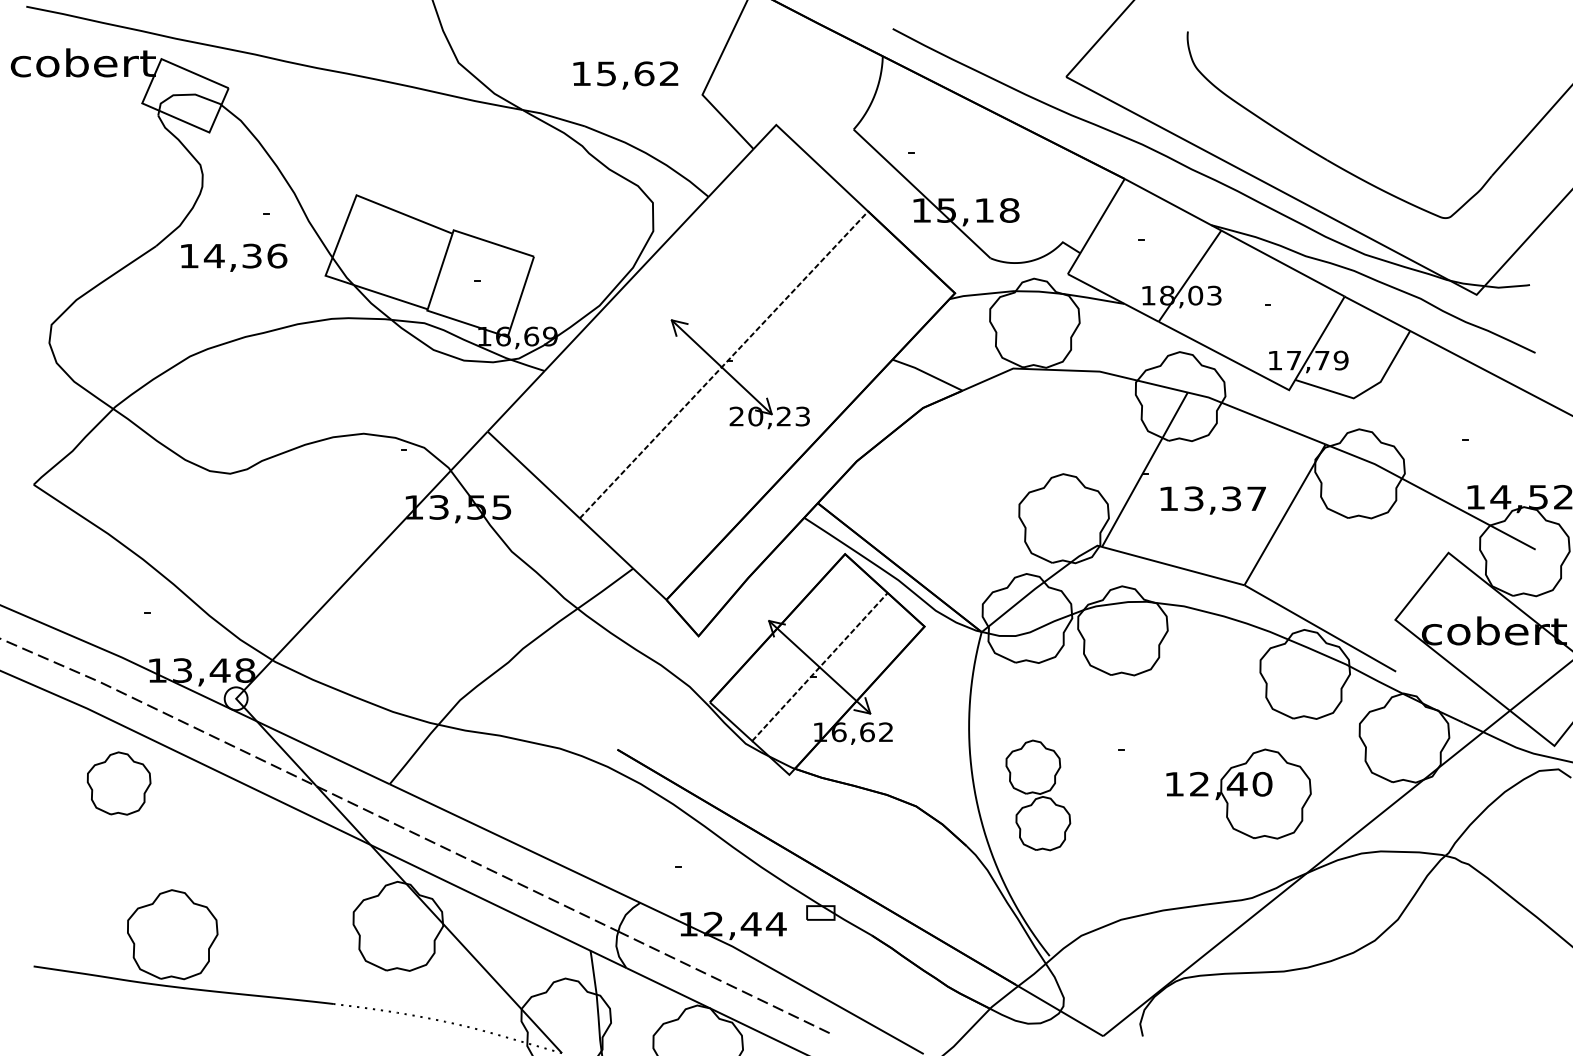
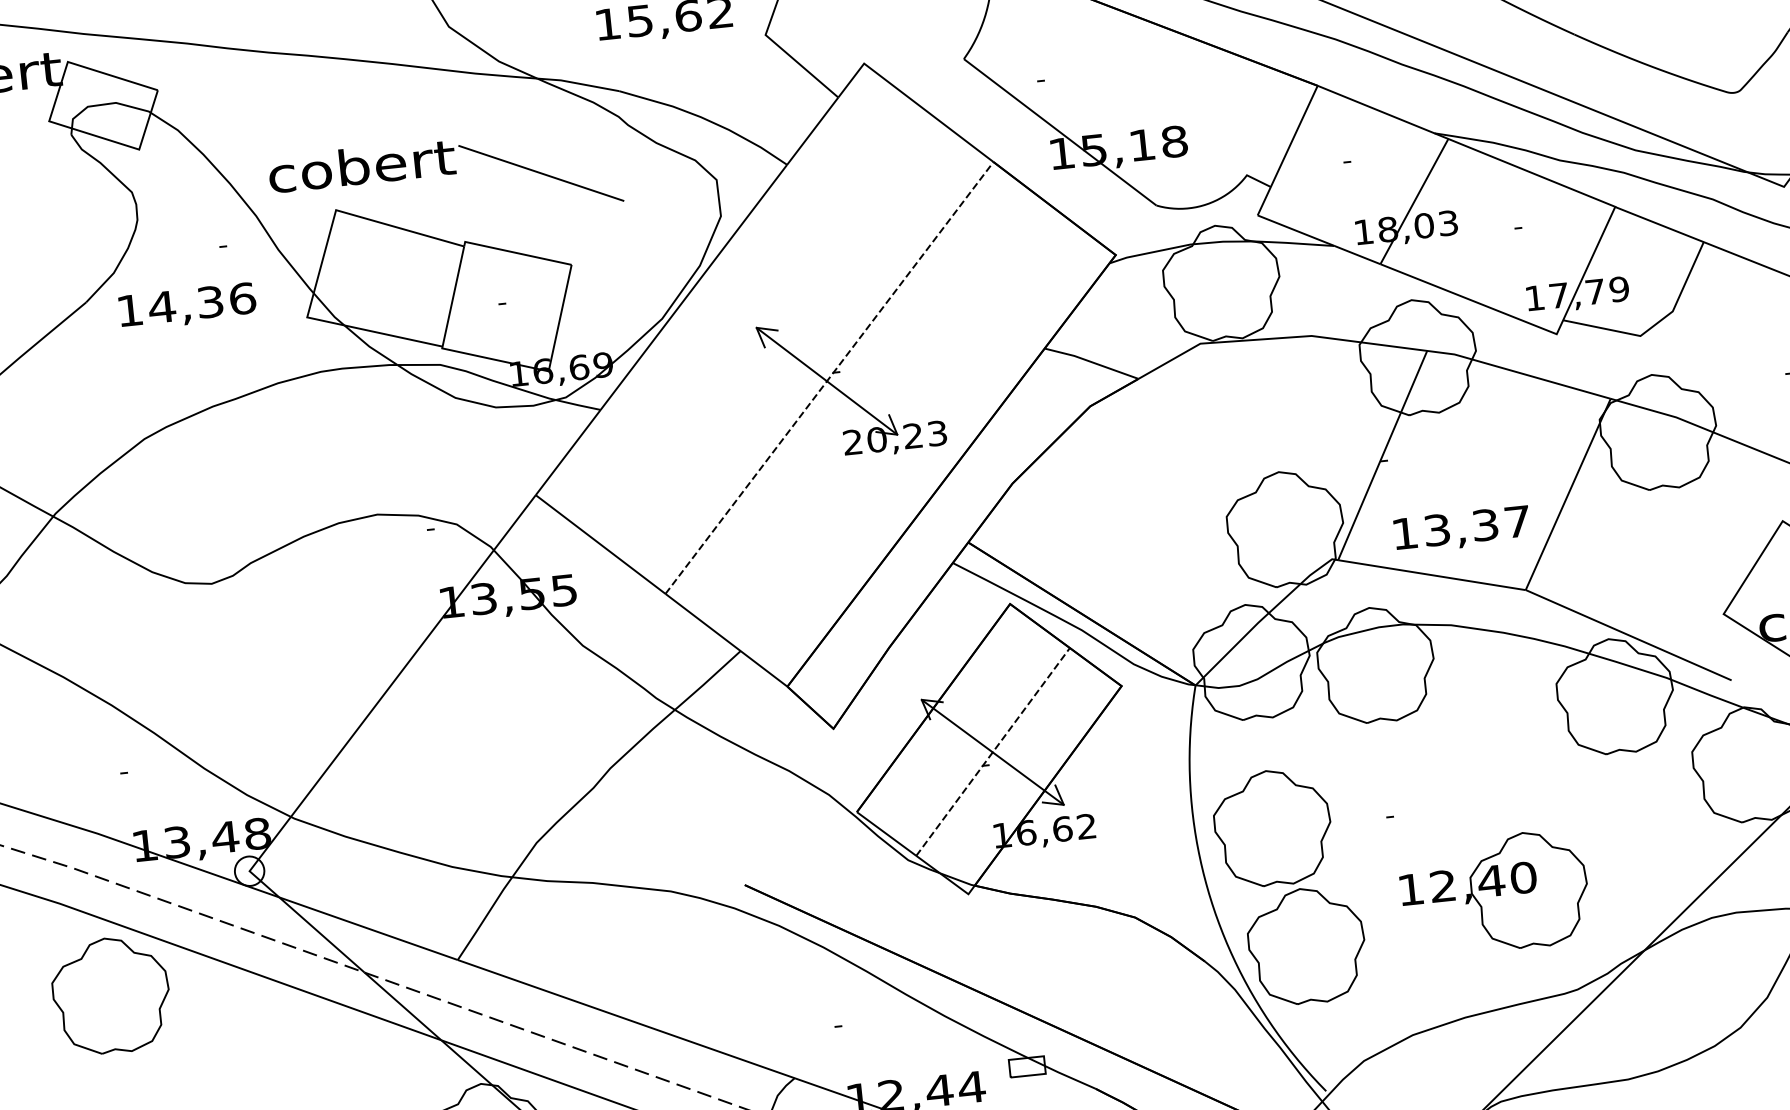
part: (443, 180) -> (445, 179), added
text: (1212, 500) -> (1461, 529), moved
part: (118, 783) -> (110, 995), size x1.43
part: (1238, 793) -> (1494, 892), moved
part: (1038, 795) -> (1290, 887), size x1.67

